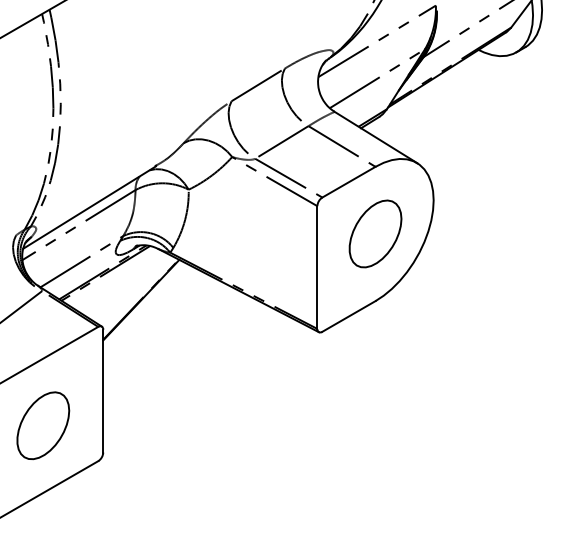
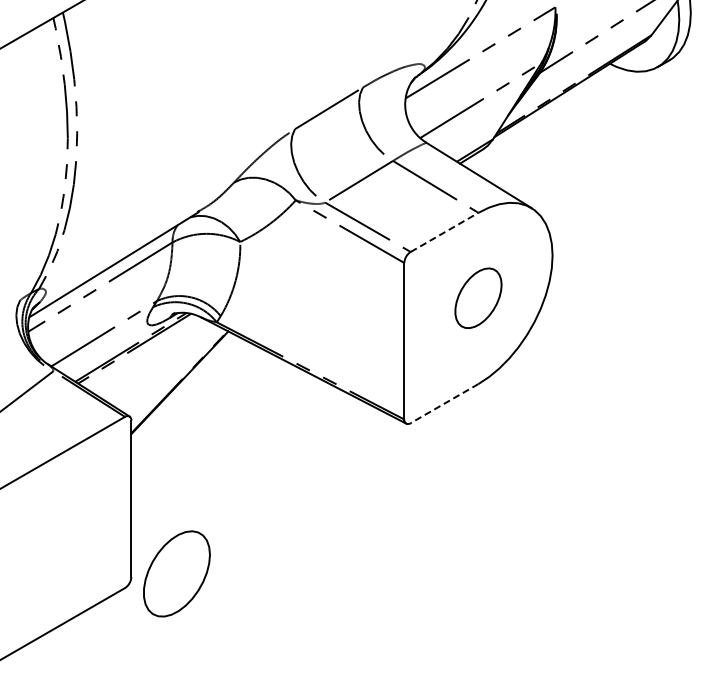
line: (349, 182) -> (445, 232), solid -> dashed
part: (375, 233) -> (478, 297), size x0.7
line: (348, 316) -> (444, 403), solid -> dashed
part: (42, 425) -> (176, 573), moved

